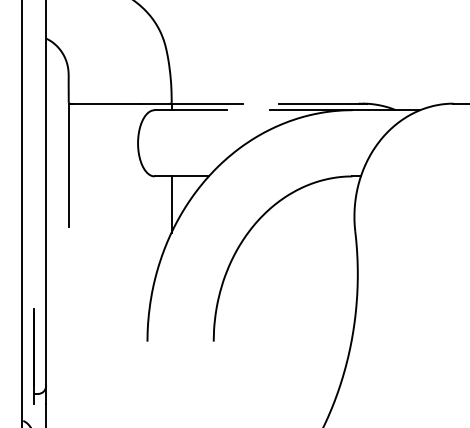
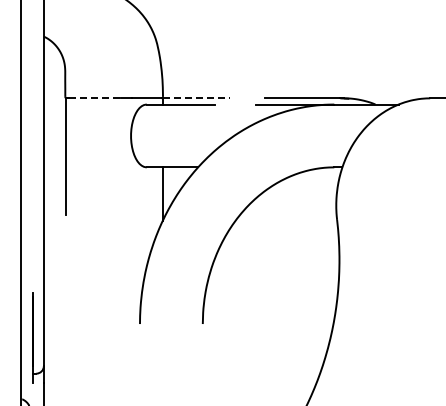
line: (100, 103) -> (95, 98), solid -> dashed
line: (207, 103) -> (196, 98), solid -> dashed

